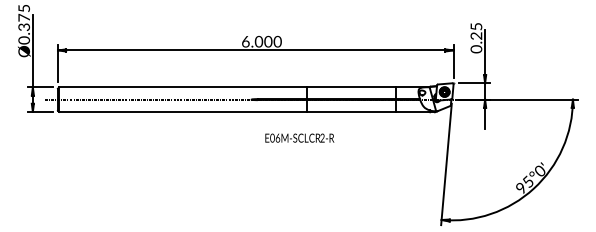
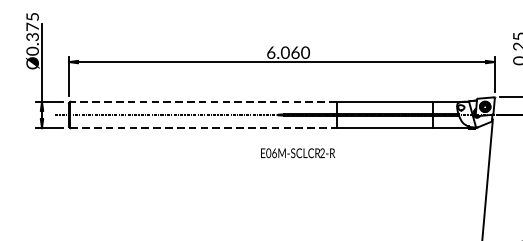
text: (268, 40) -> (295, 51), 6.000 -> 6.060
line: (182, 87) -> (203, 101), solid -> dashed
line: (182, 111) -> (203, 127), solid -> dashed
text: (299, 137) -> (297, 152), moved

